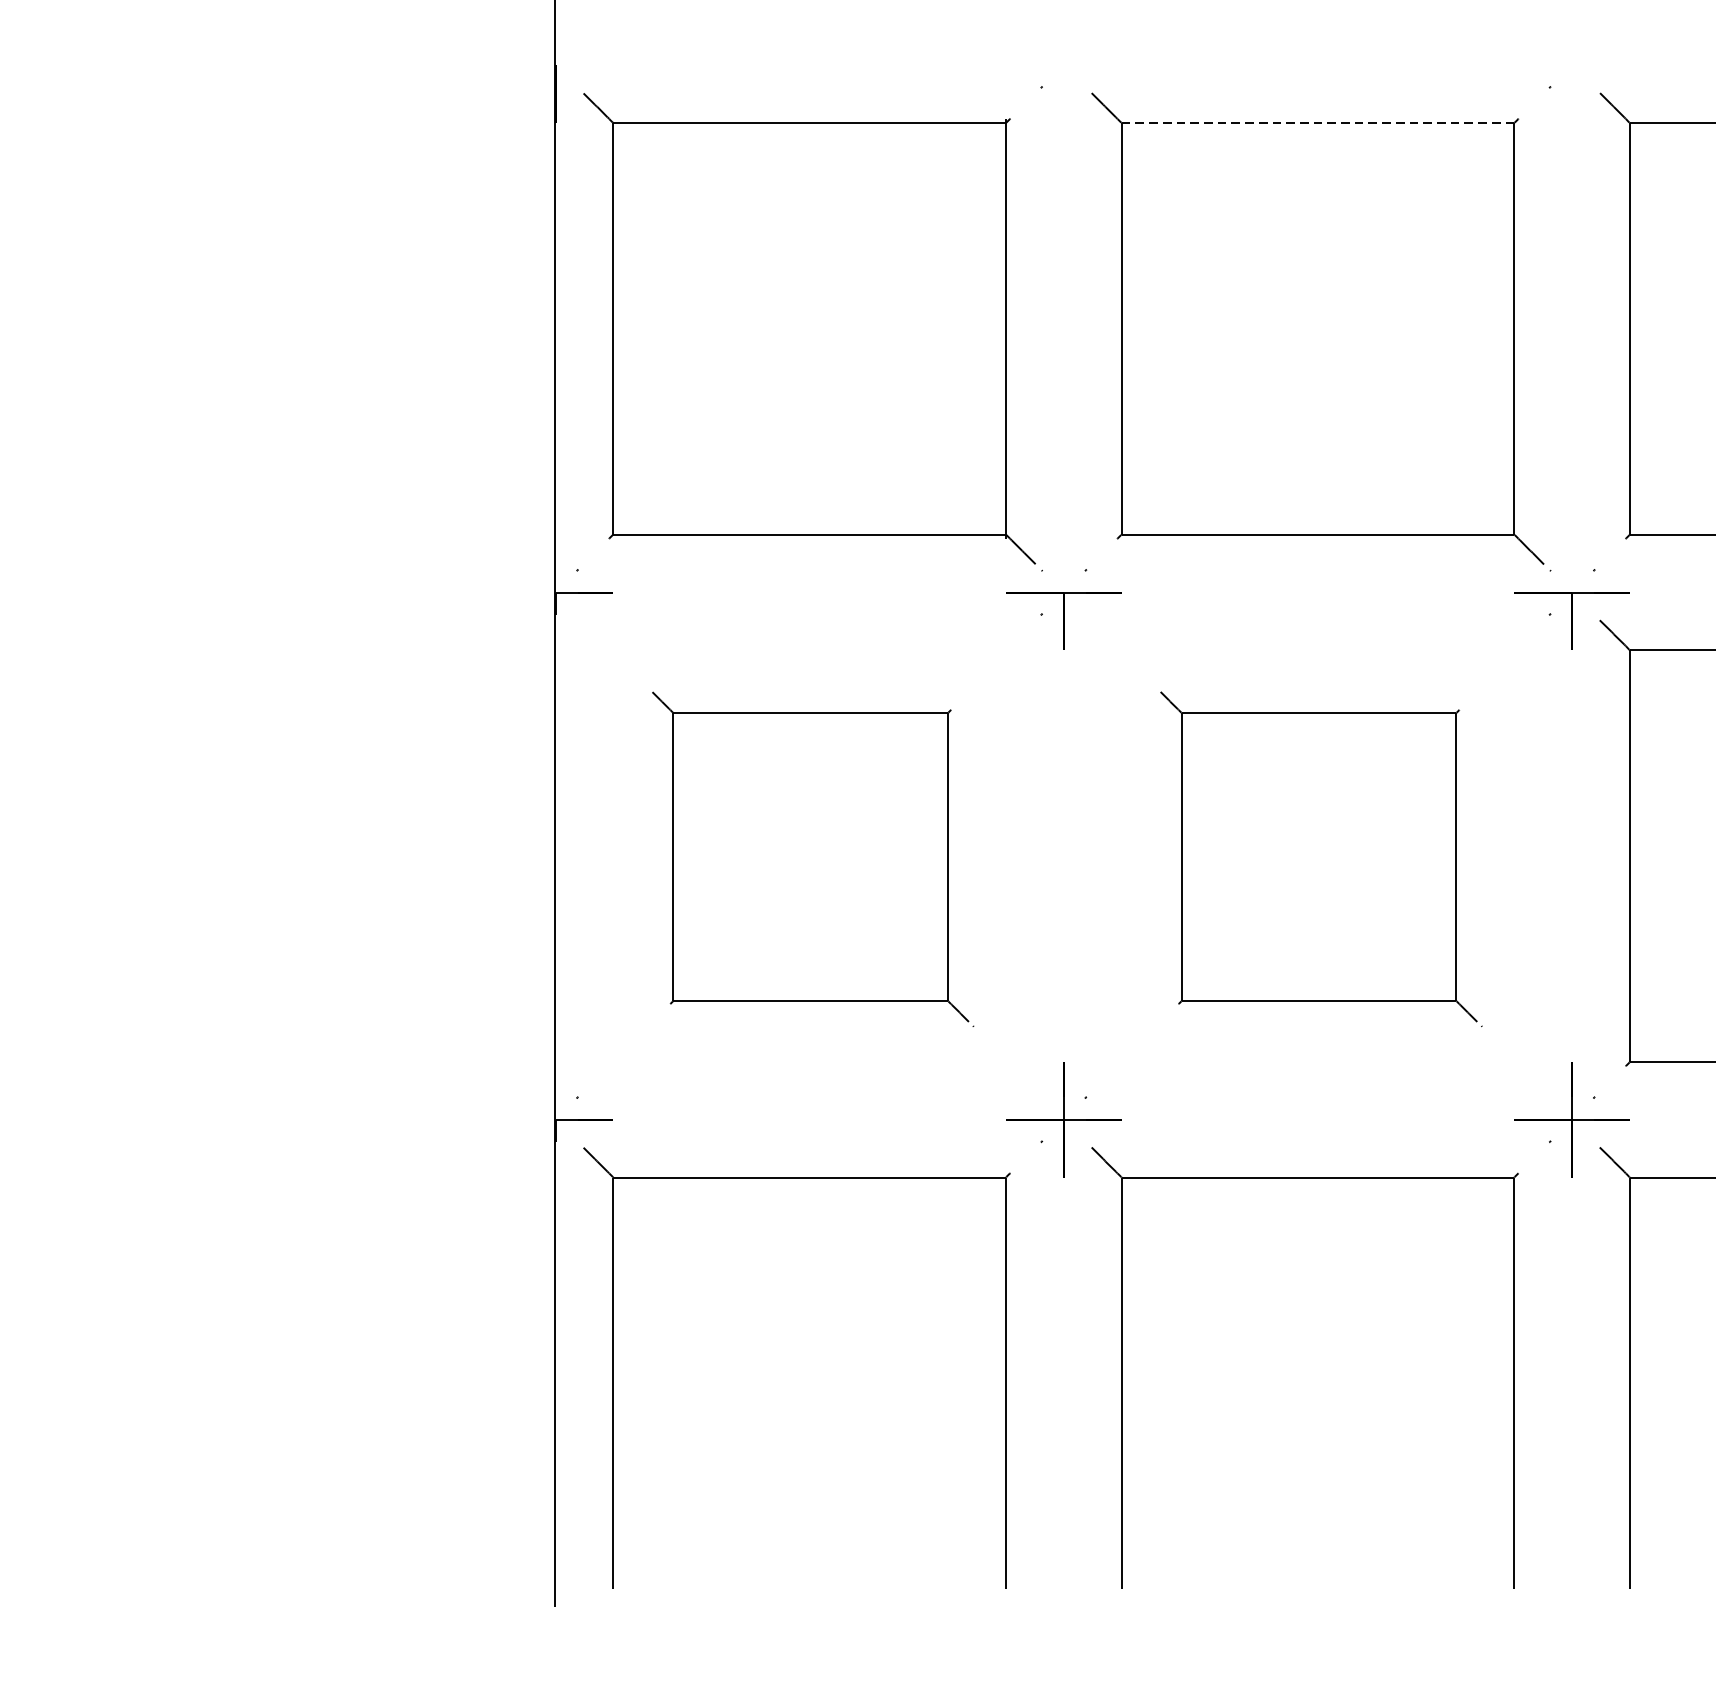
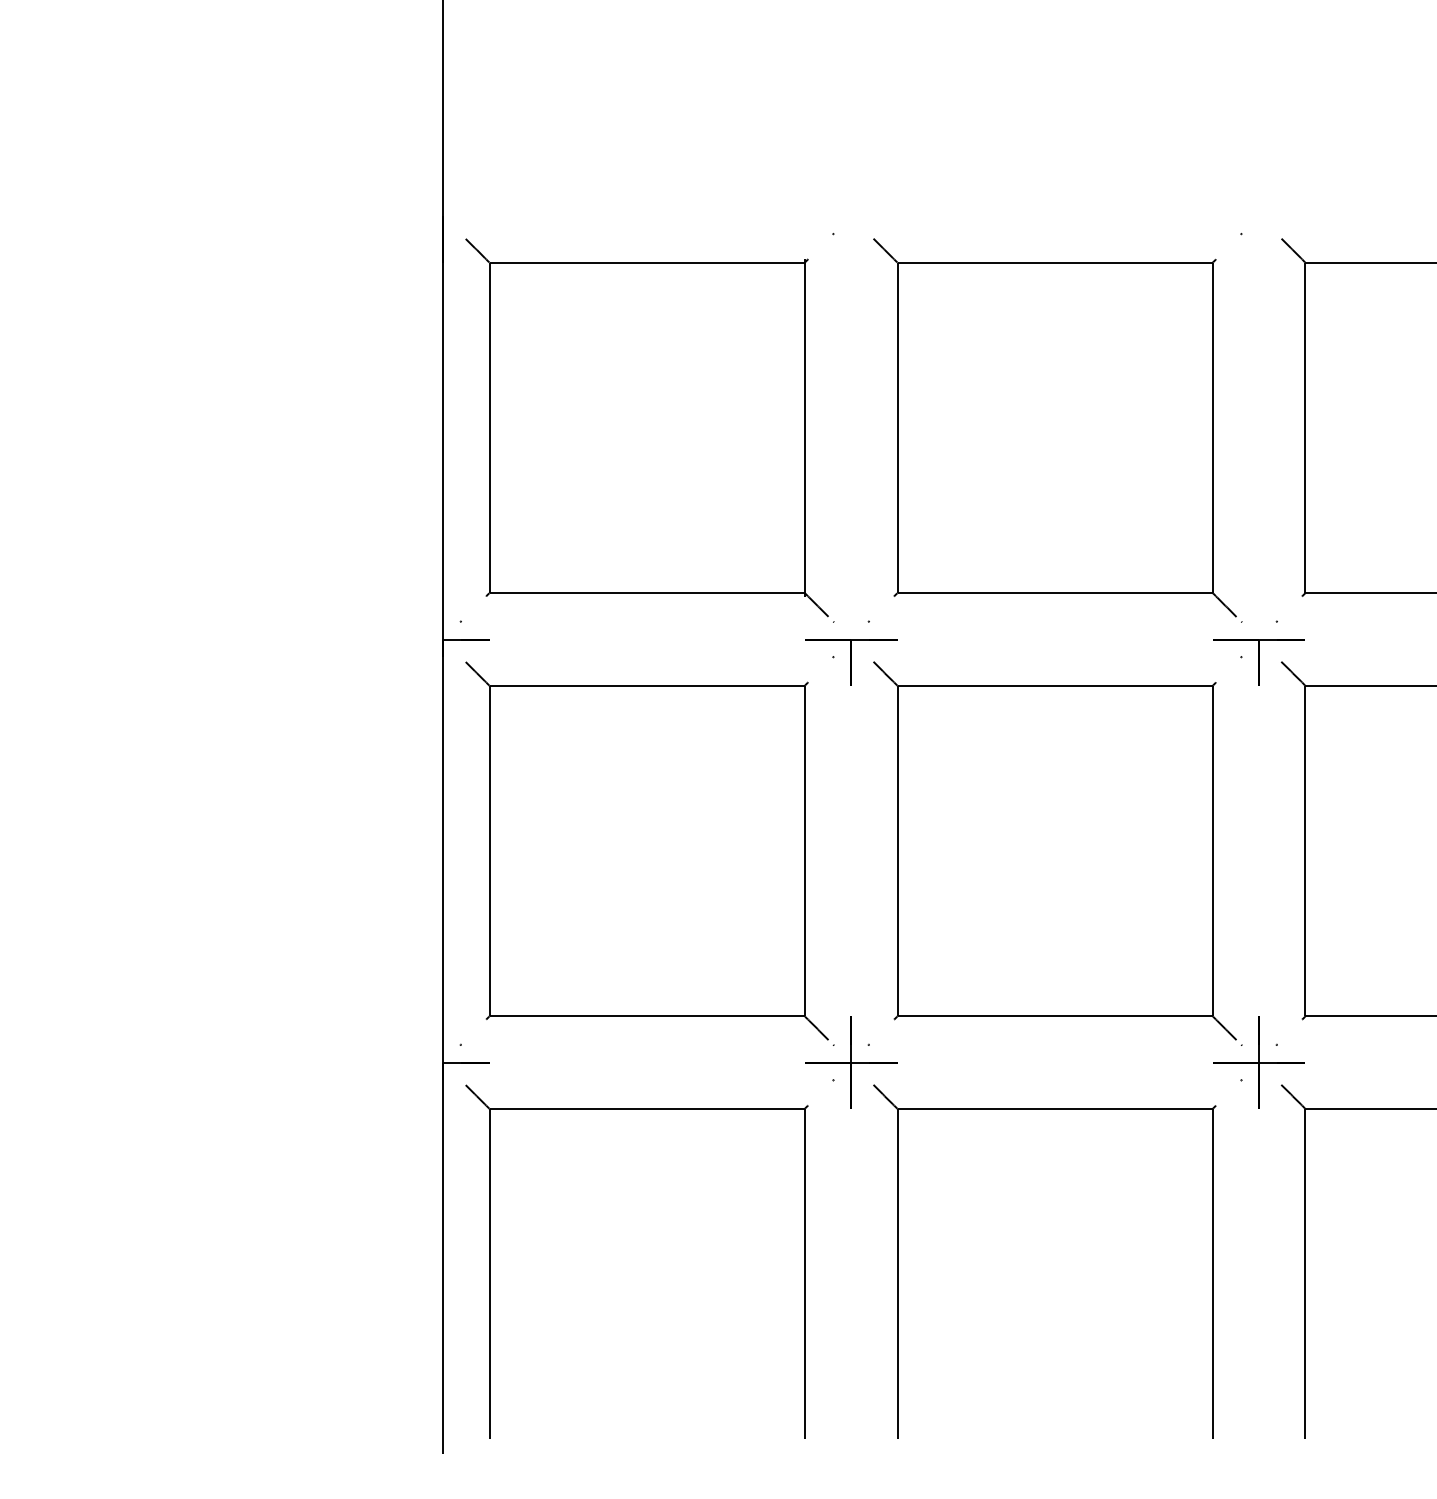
line: (1318, 122) -> (1055, 262), dashed -> solid
part: (812, 859) -> (649, 853), size x1.43
part: (1320, 859) -> (1057, 853), size x1.43

